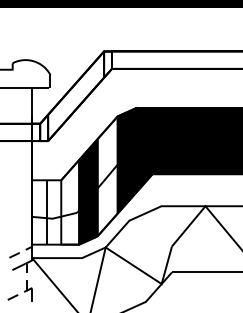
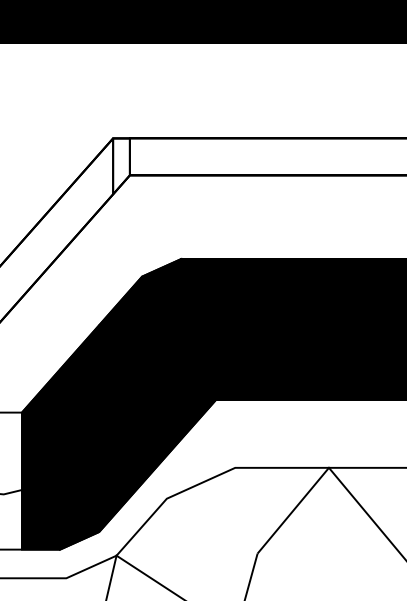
fill: (107, 176) -> (120, 404), added
fill: (70, 201) -> (41, 457), added

